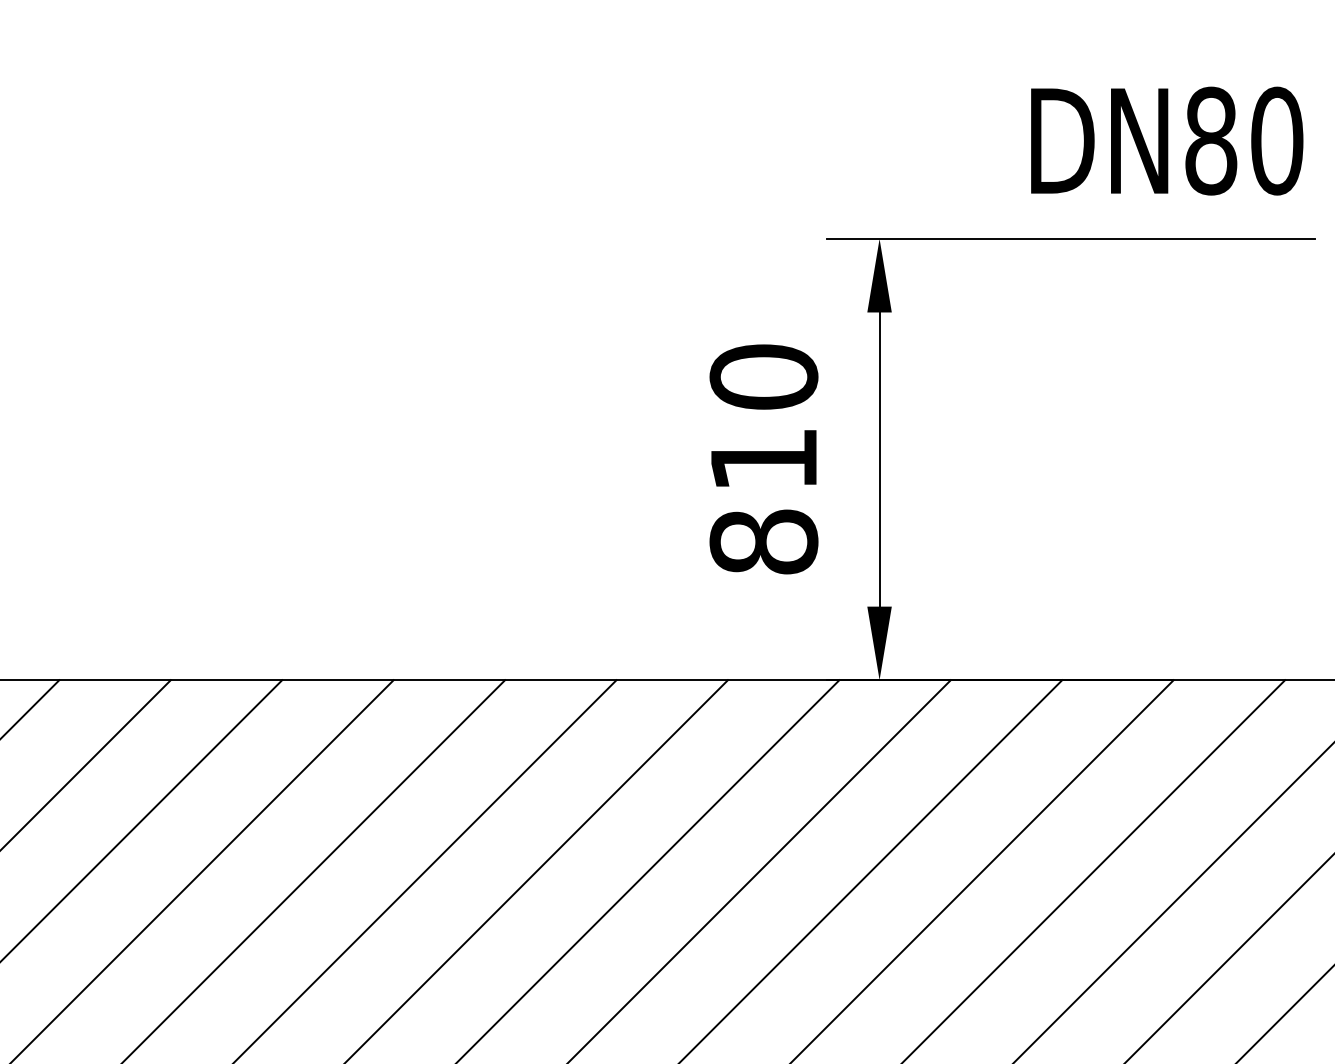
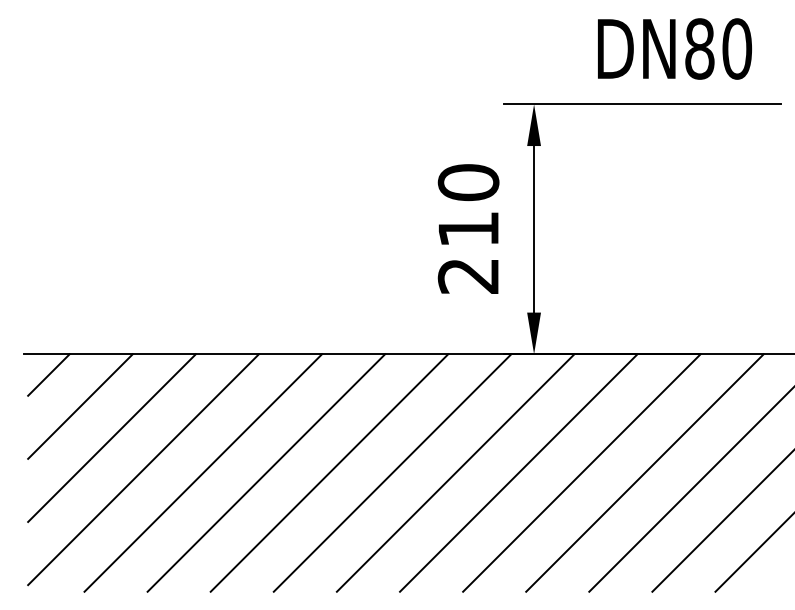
text: (1166, 140) -> (674, 48), moved
text: (763, 541) -> (468, 275), 810 -> 210

